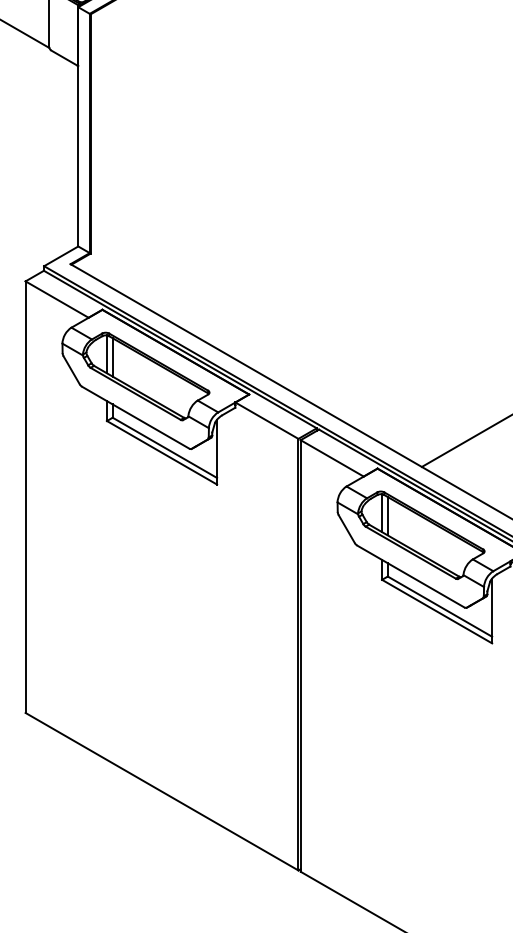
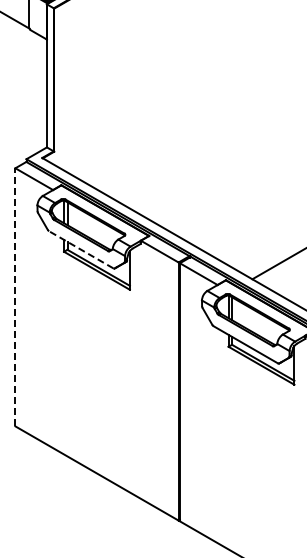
line: (134, 417) -> (80, 249), solid -> dashed
line: (25, 495) -> (15, 296), solid -> dashed

